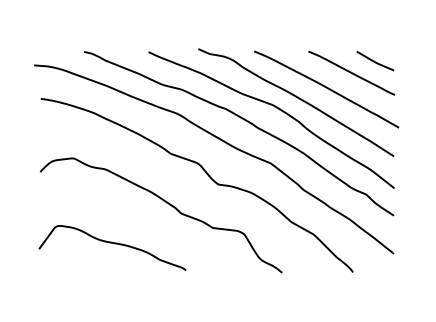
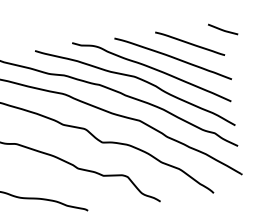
line: (375, 61) -> (223, 29), moved

